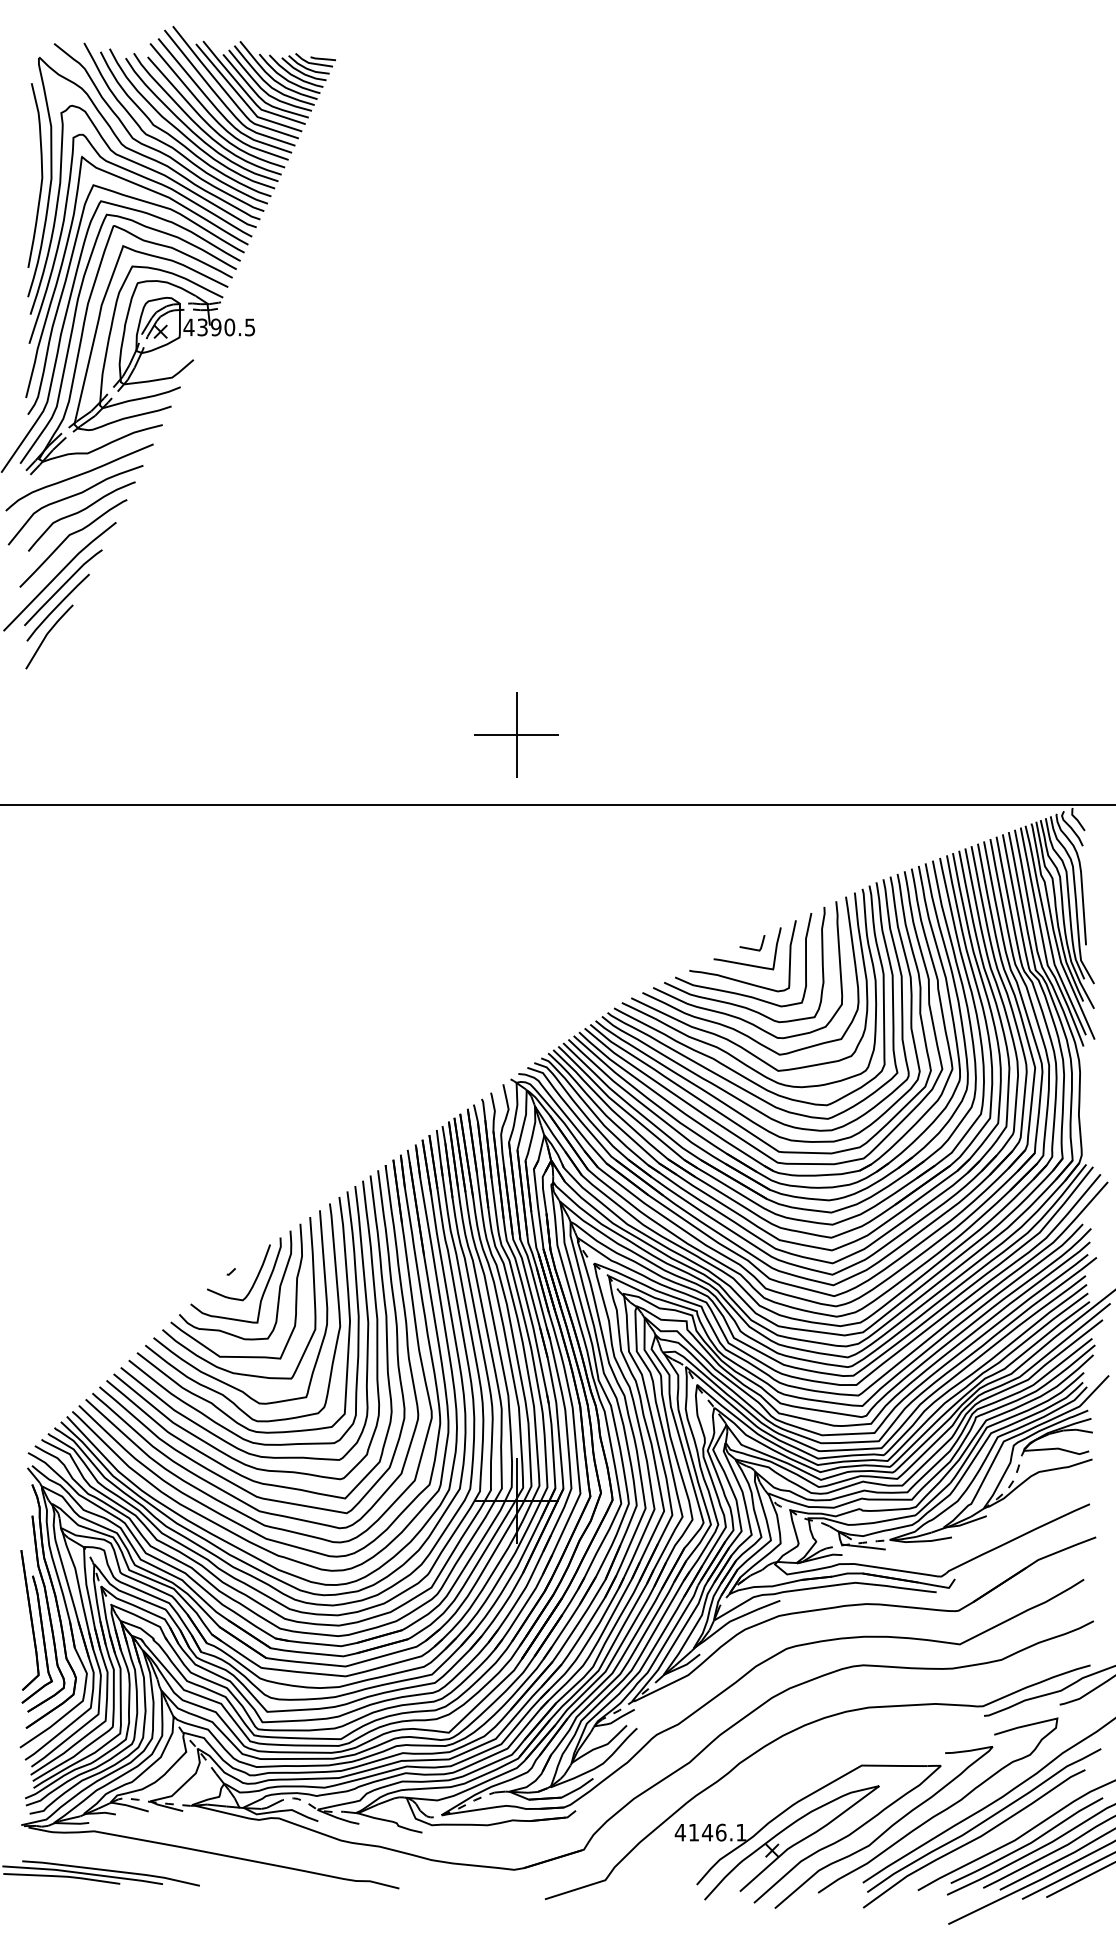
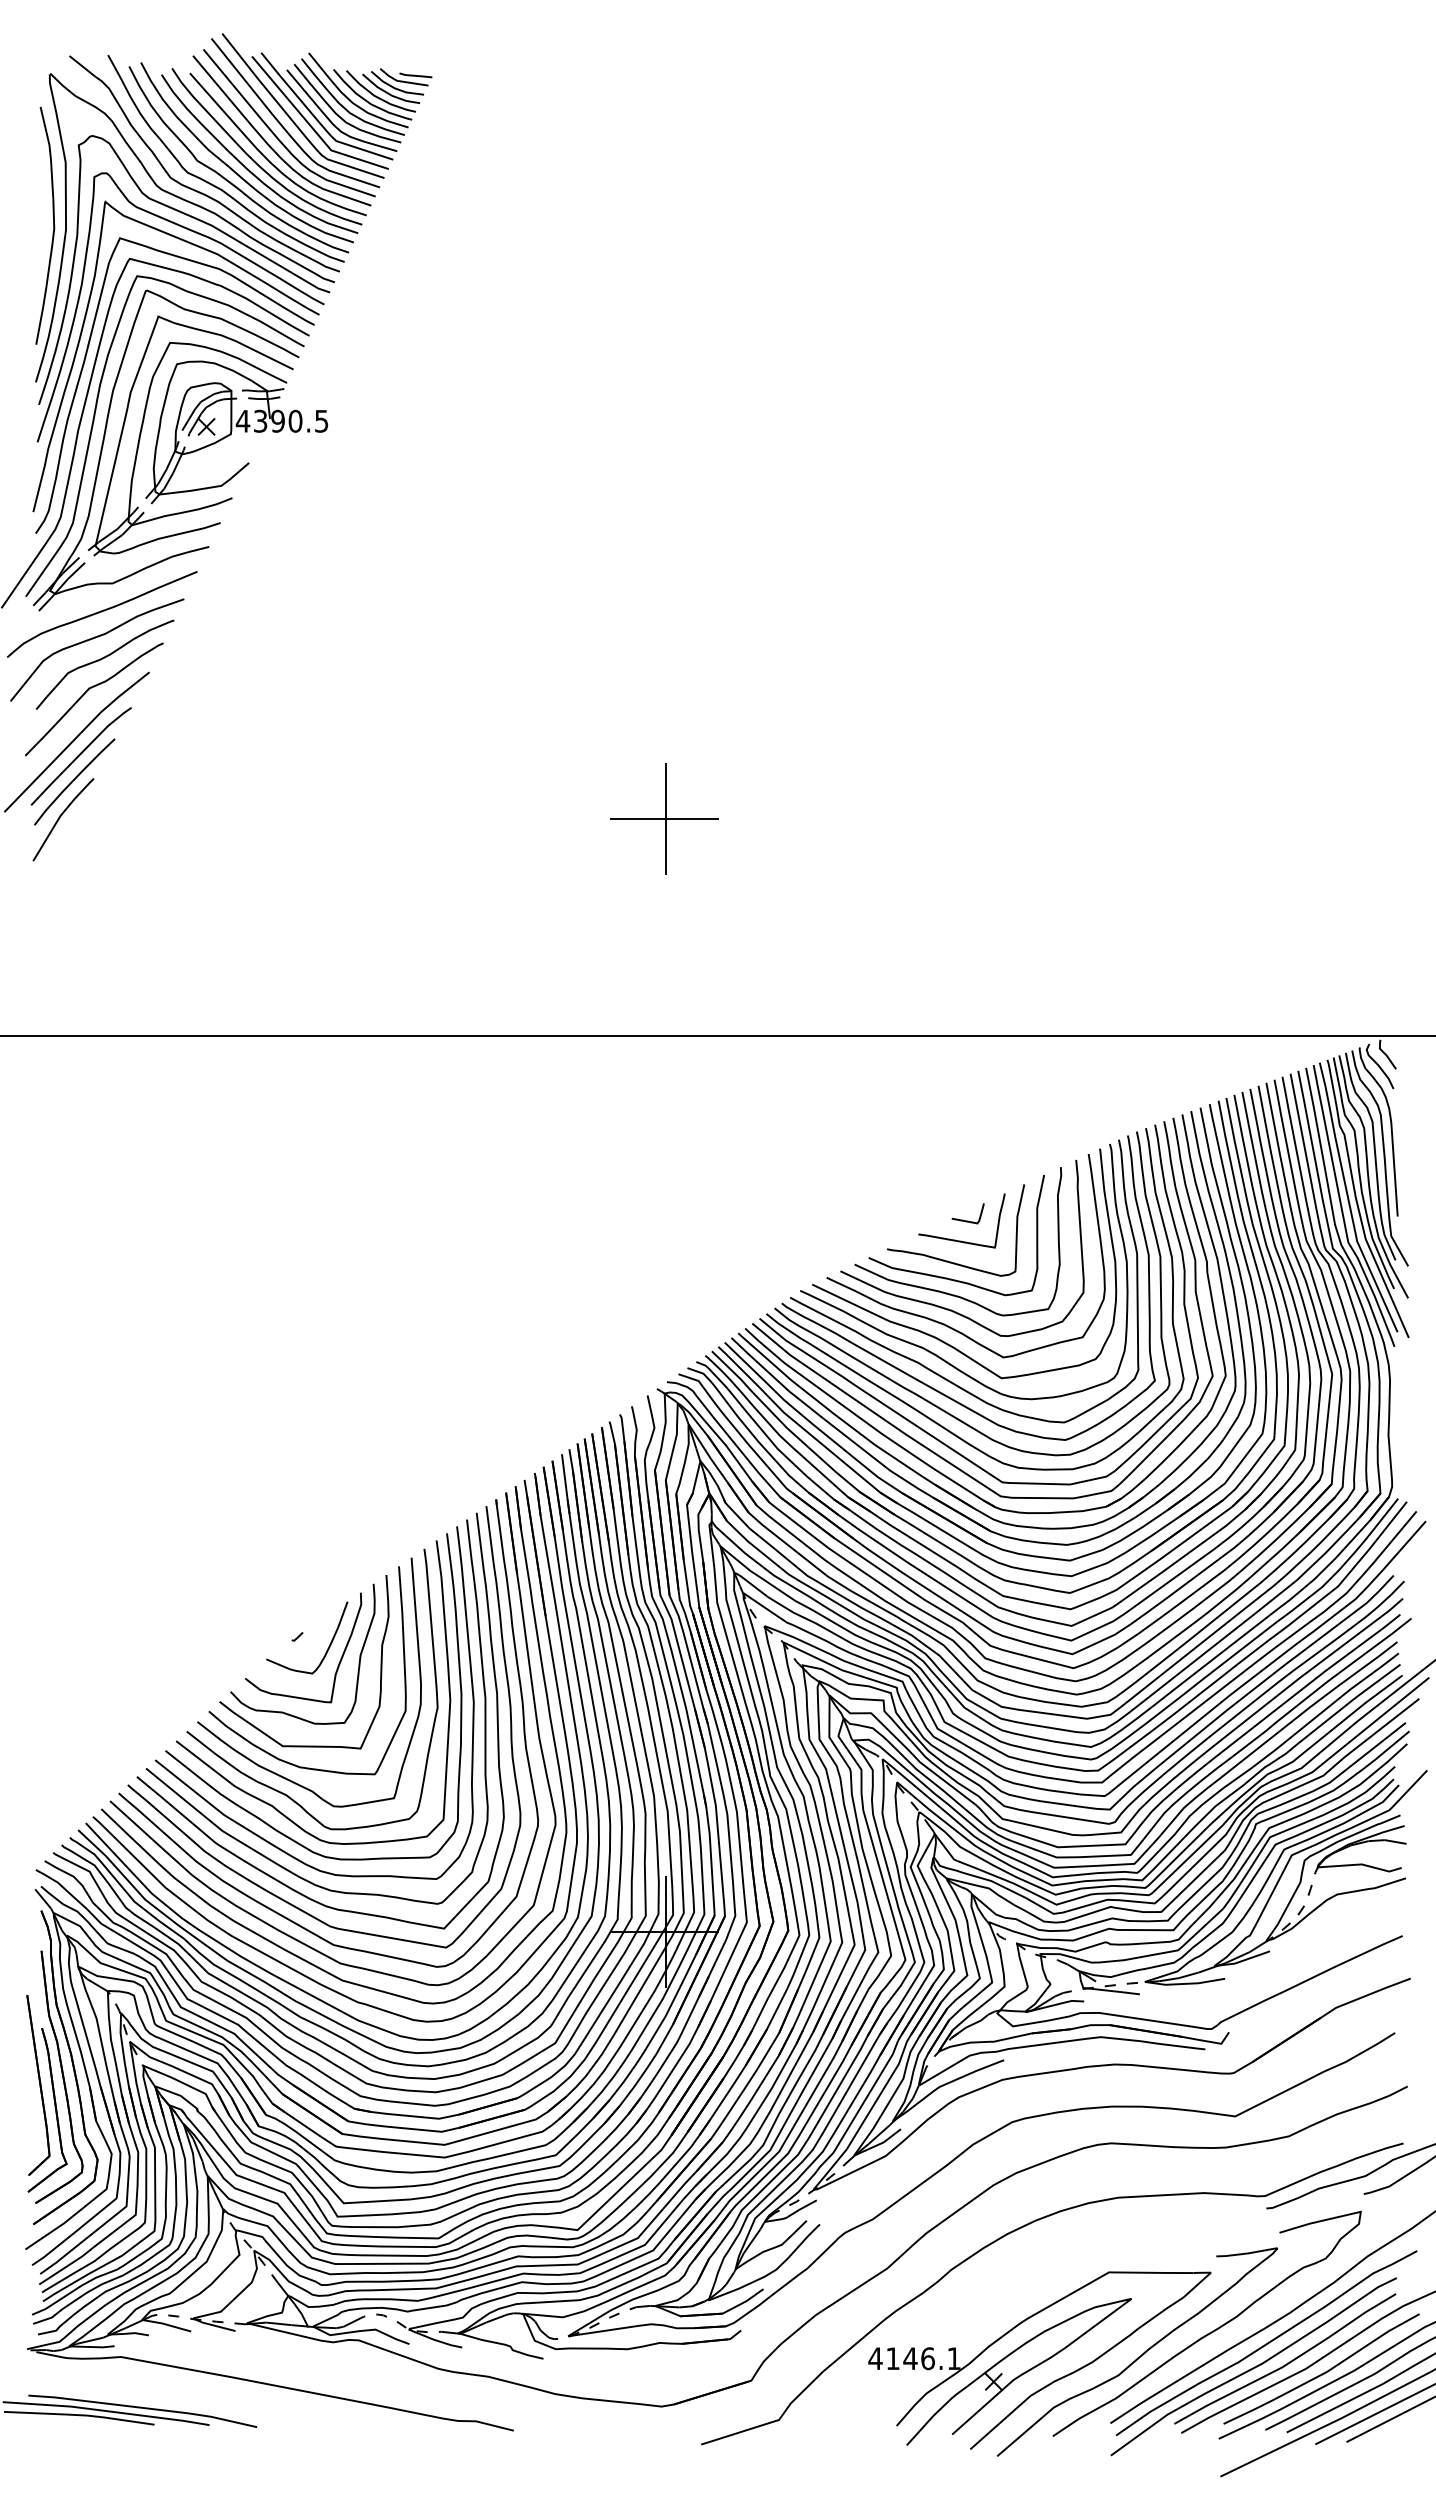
part: (516, 734) -> (664, 818), moved
part: (998, 1832) -> (1285, 2358), added

